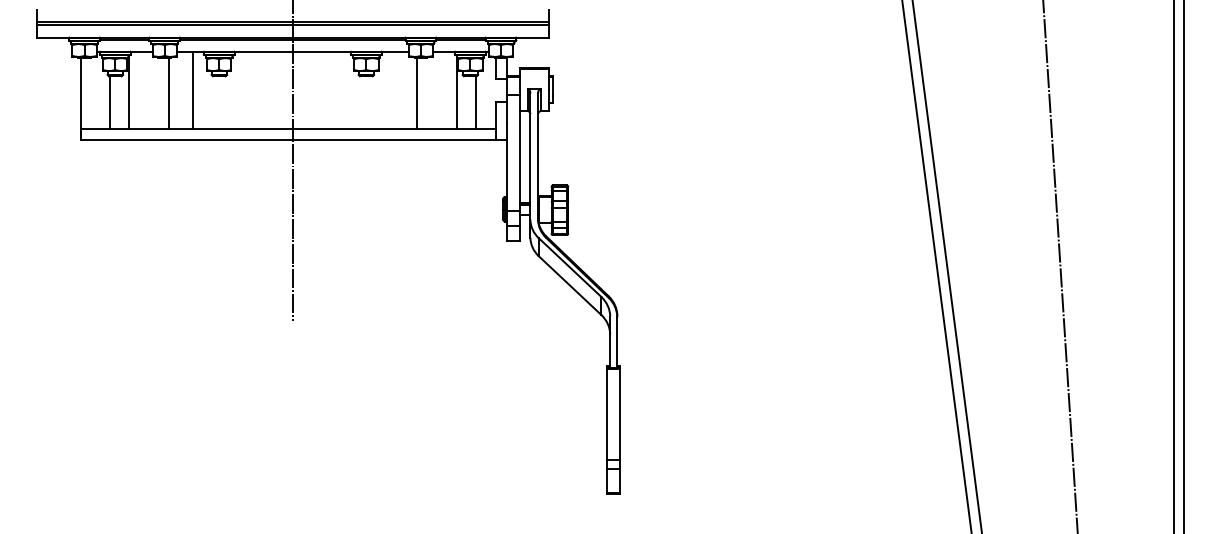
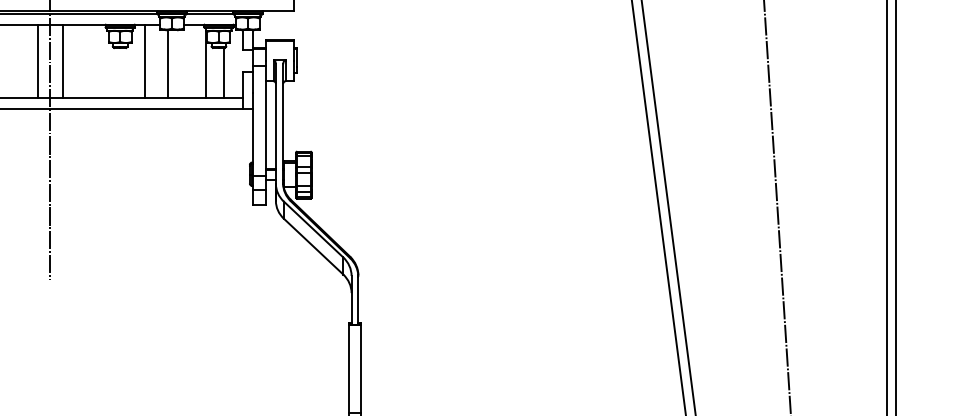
line: (280, 89) -> (38, 60), added
line: (305, 89) -> (62, 60), added
line: (392, 89) -> (145, 60), added

